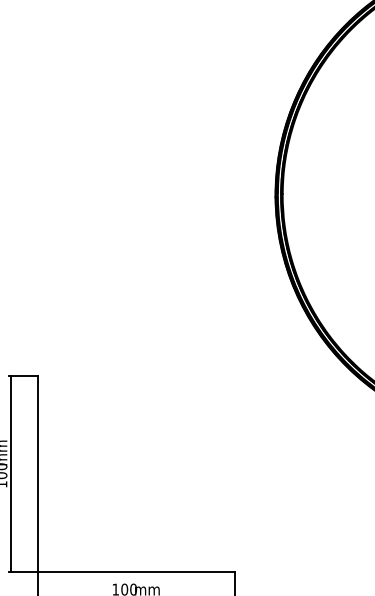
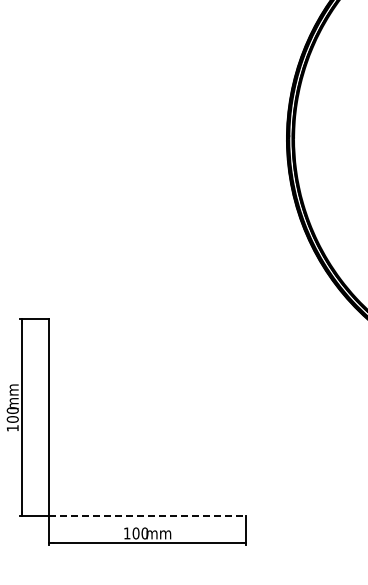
line: (136, 572) -> (147, 516), solid -> dashed

